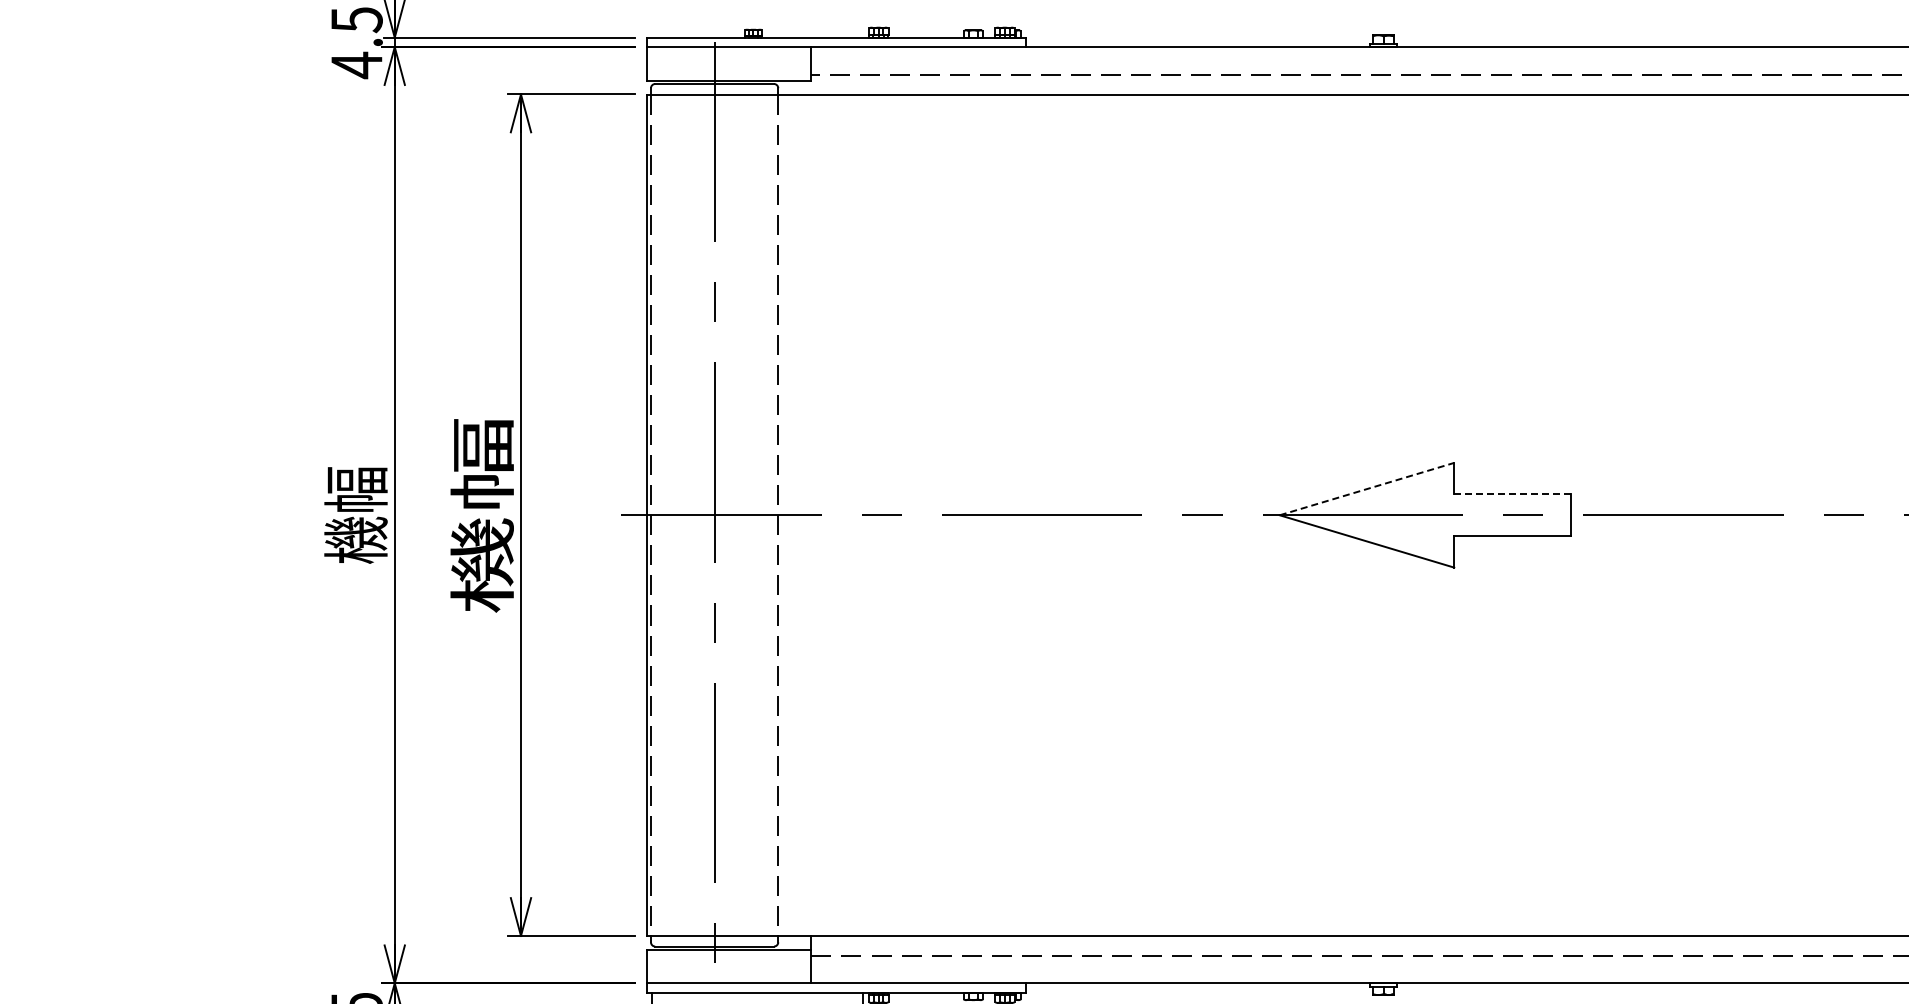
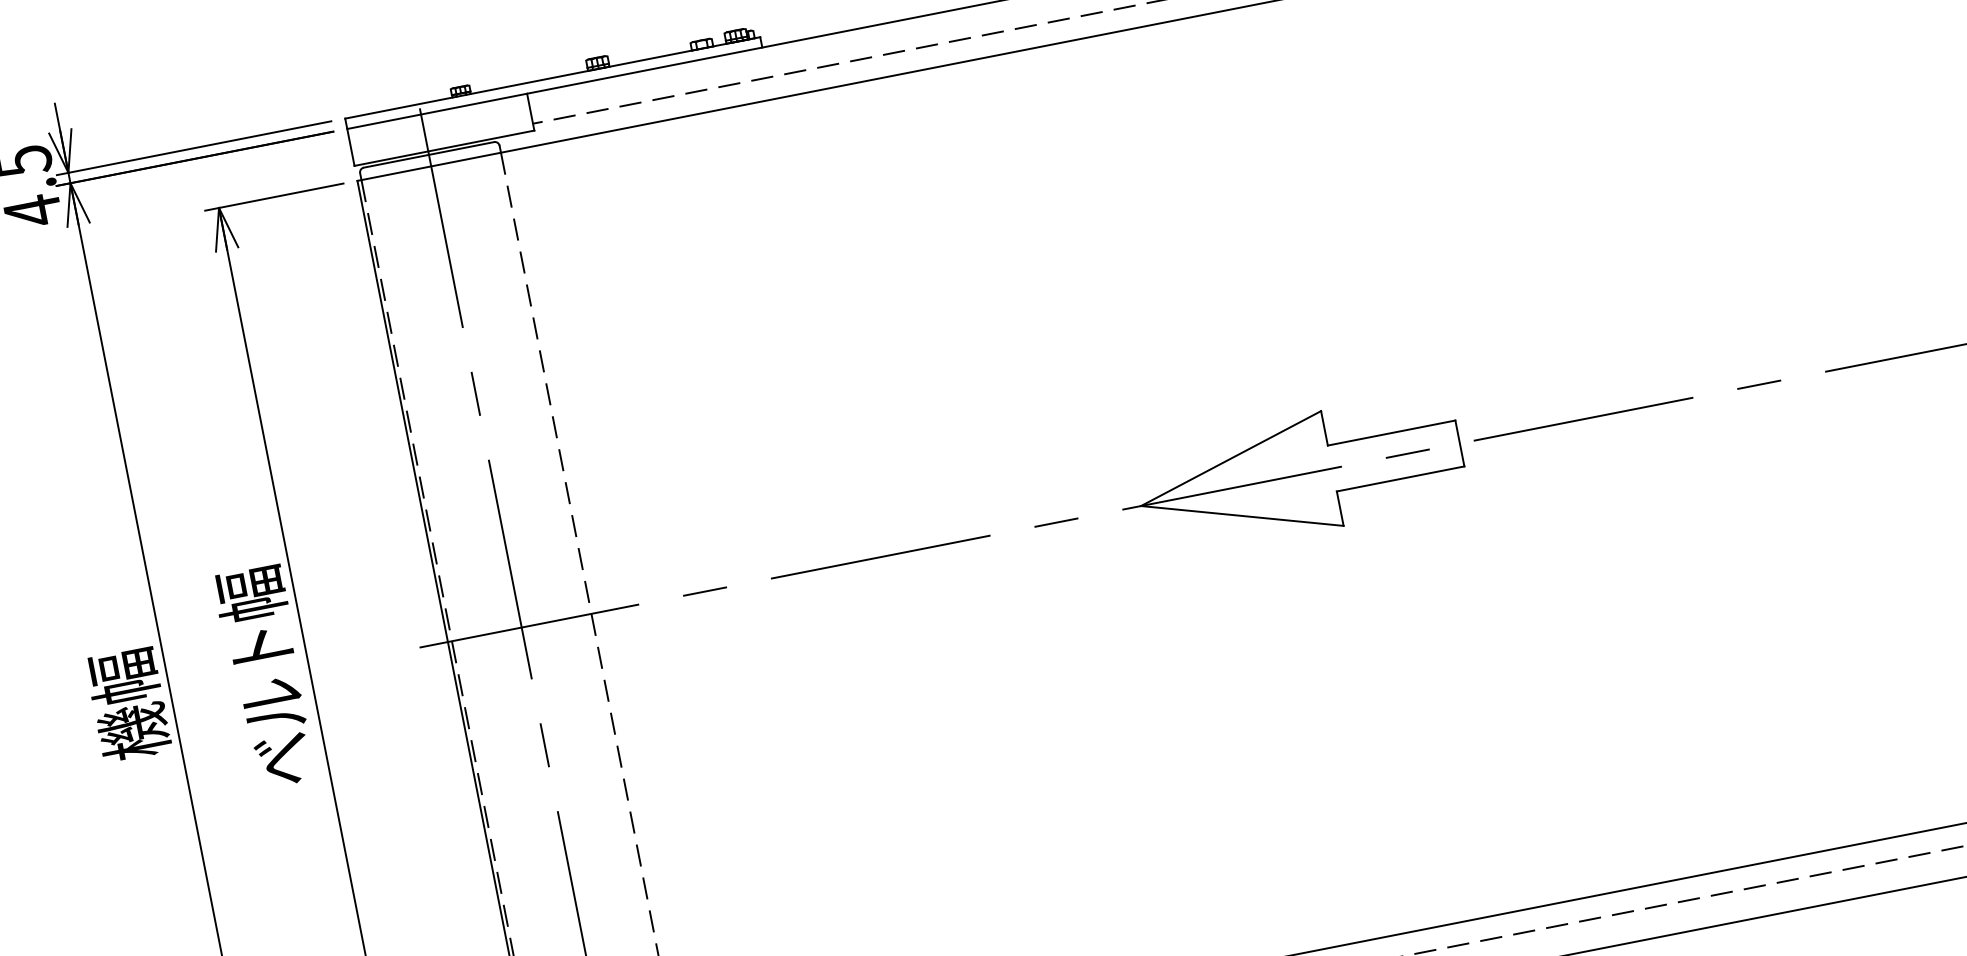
line: (1367, 488) -> (1231, 457), dashed -> solid
line: (1512, 494) -> (1391, 433), dashed -> solid
text: (481, 514) -> (266, 676), 機幅 -> ベルト幅

